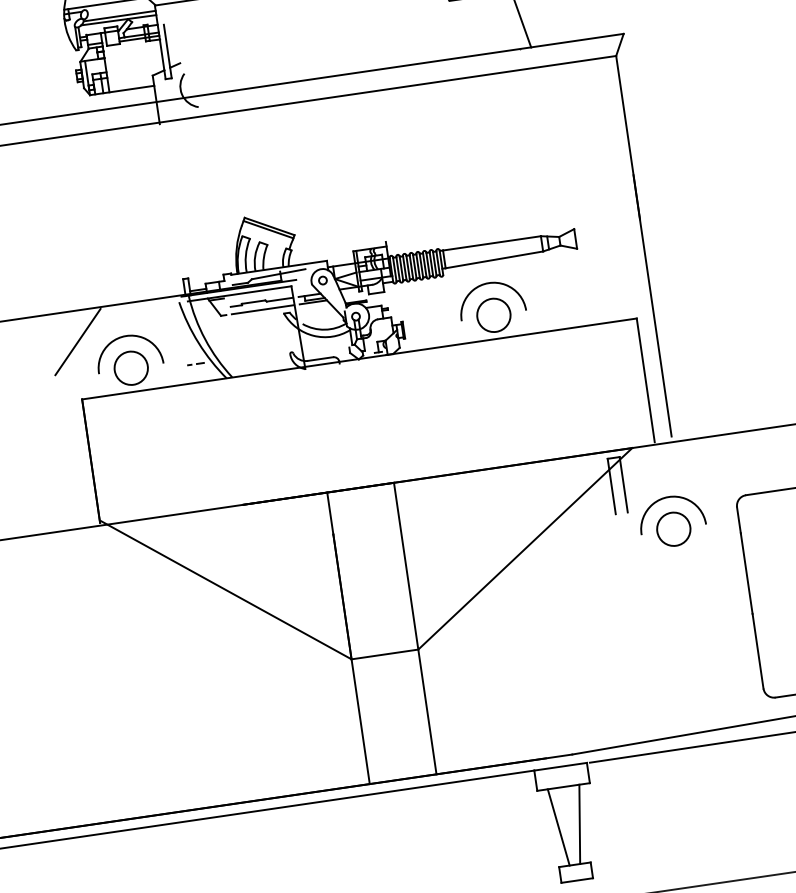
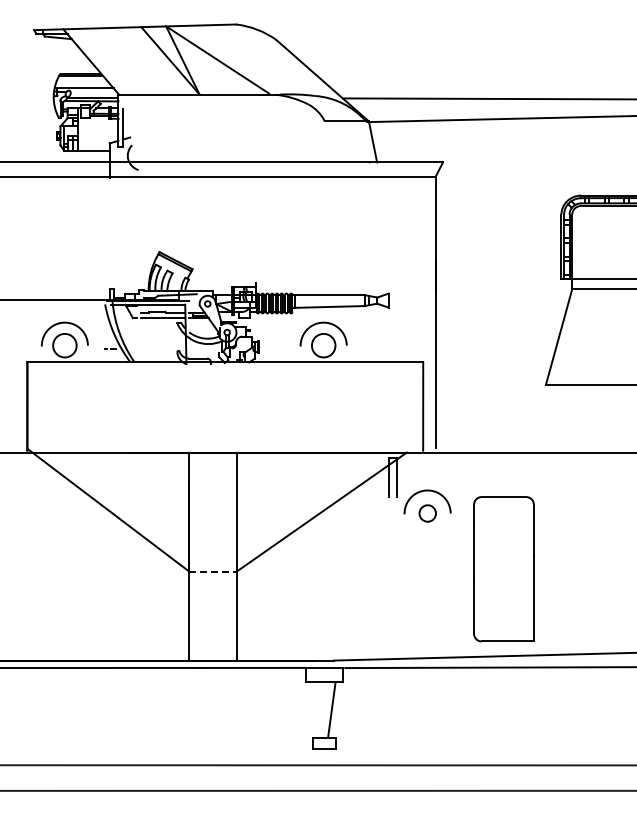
line: (78, 341) -> (30, 321), removed
circle: (673, 529) -> (427, 513), size x0.7
line: (385, 654) -> (213, 571), solid -> dashed
line: (558, 826) -> (316, 709), removed

